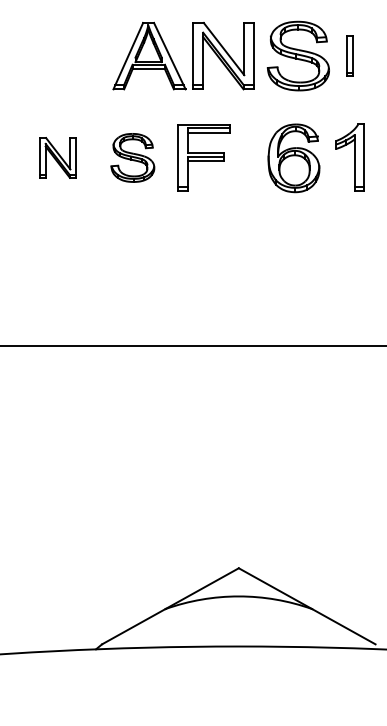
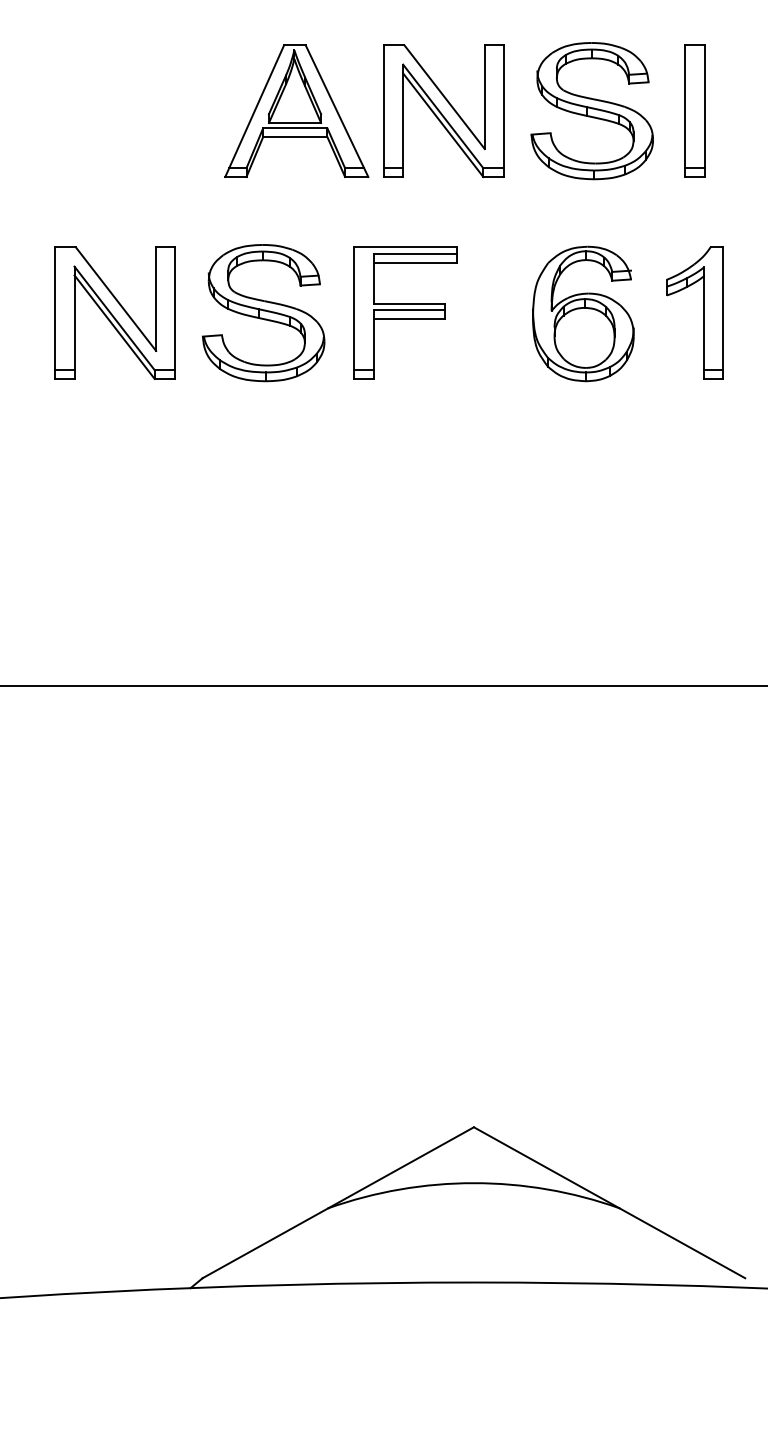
part: (349, 55) -> (693, 109), size x1.67
part: (57, 157) -> (114, 312), size x1.67
part: (132, 157) -> (262, 312), size x1.43

